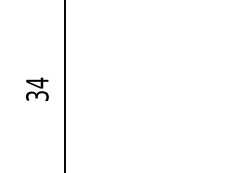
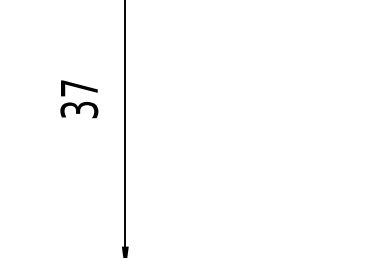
text: (37, 82) -> (79, 87), 34 -> 37

